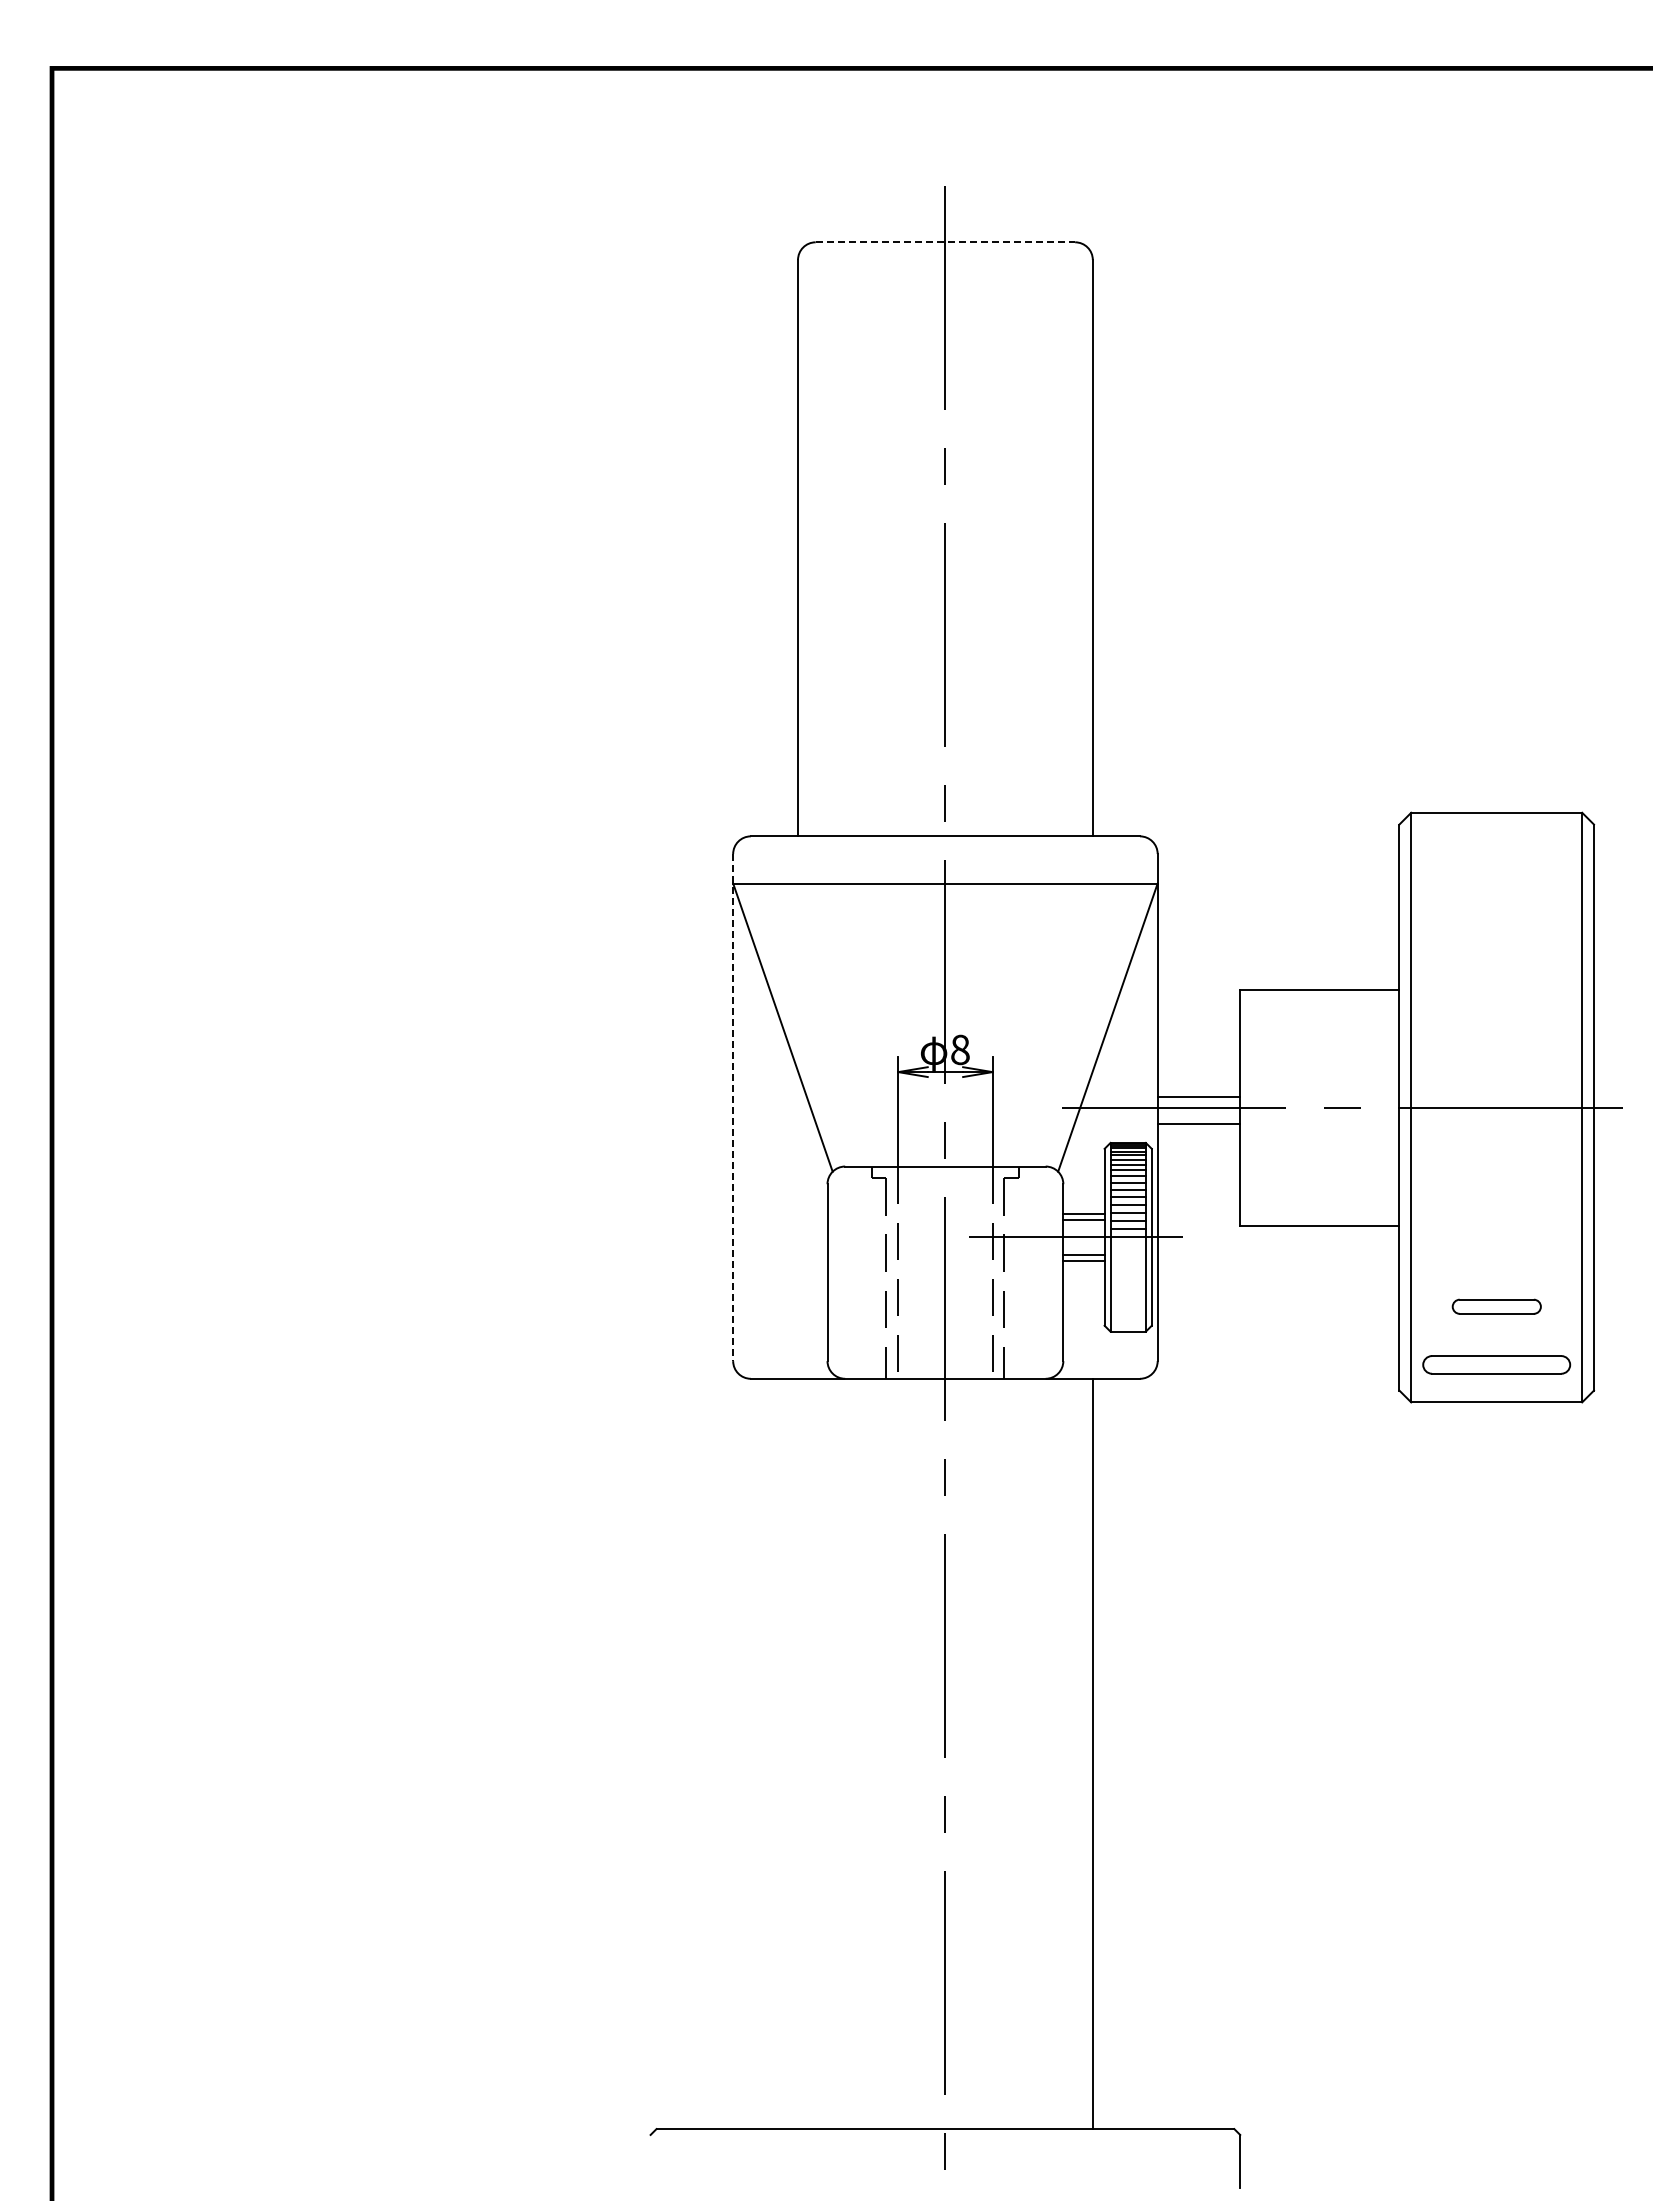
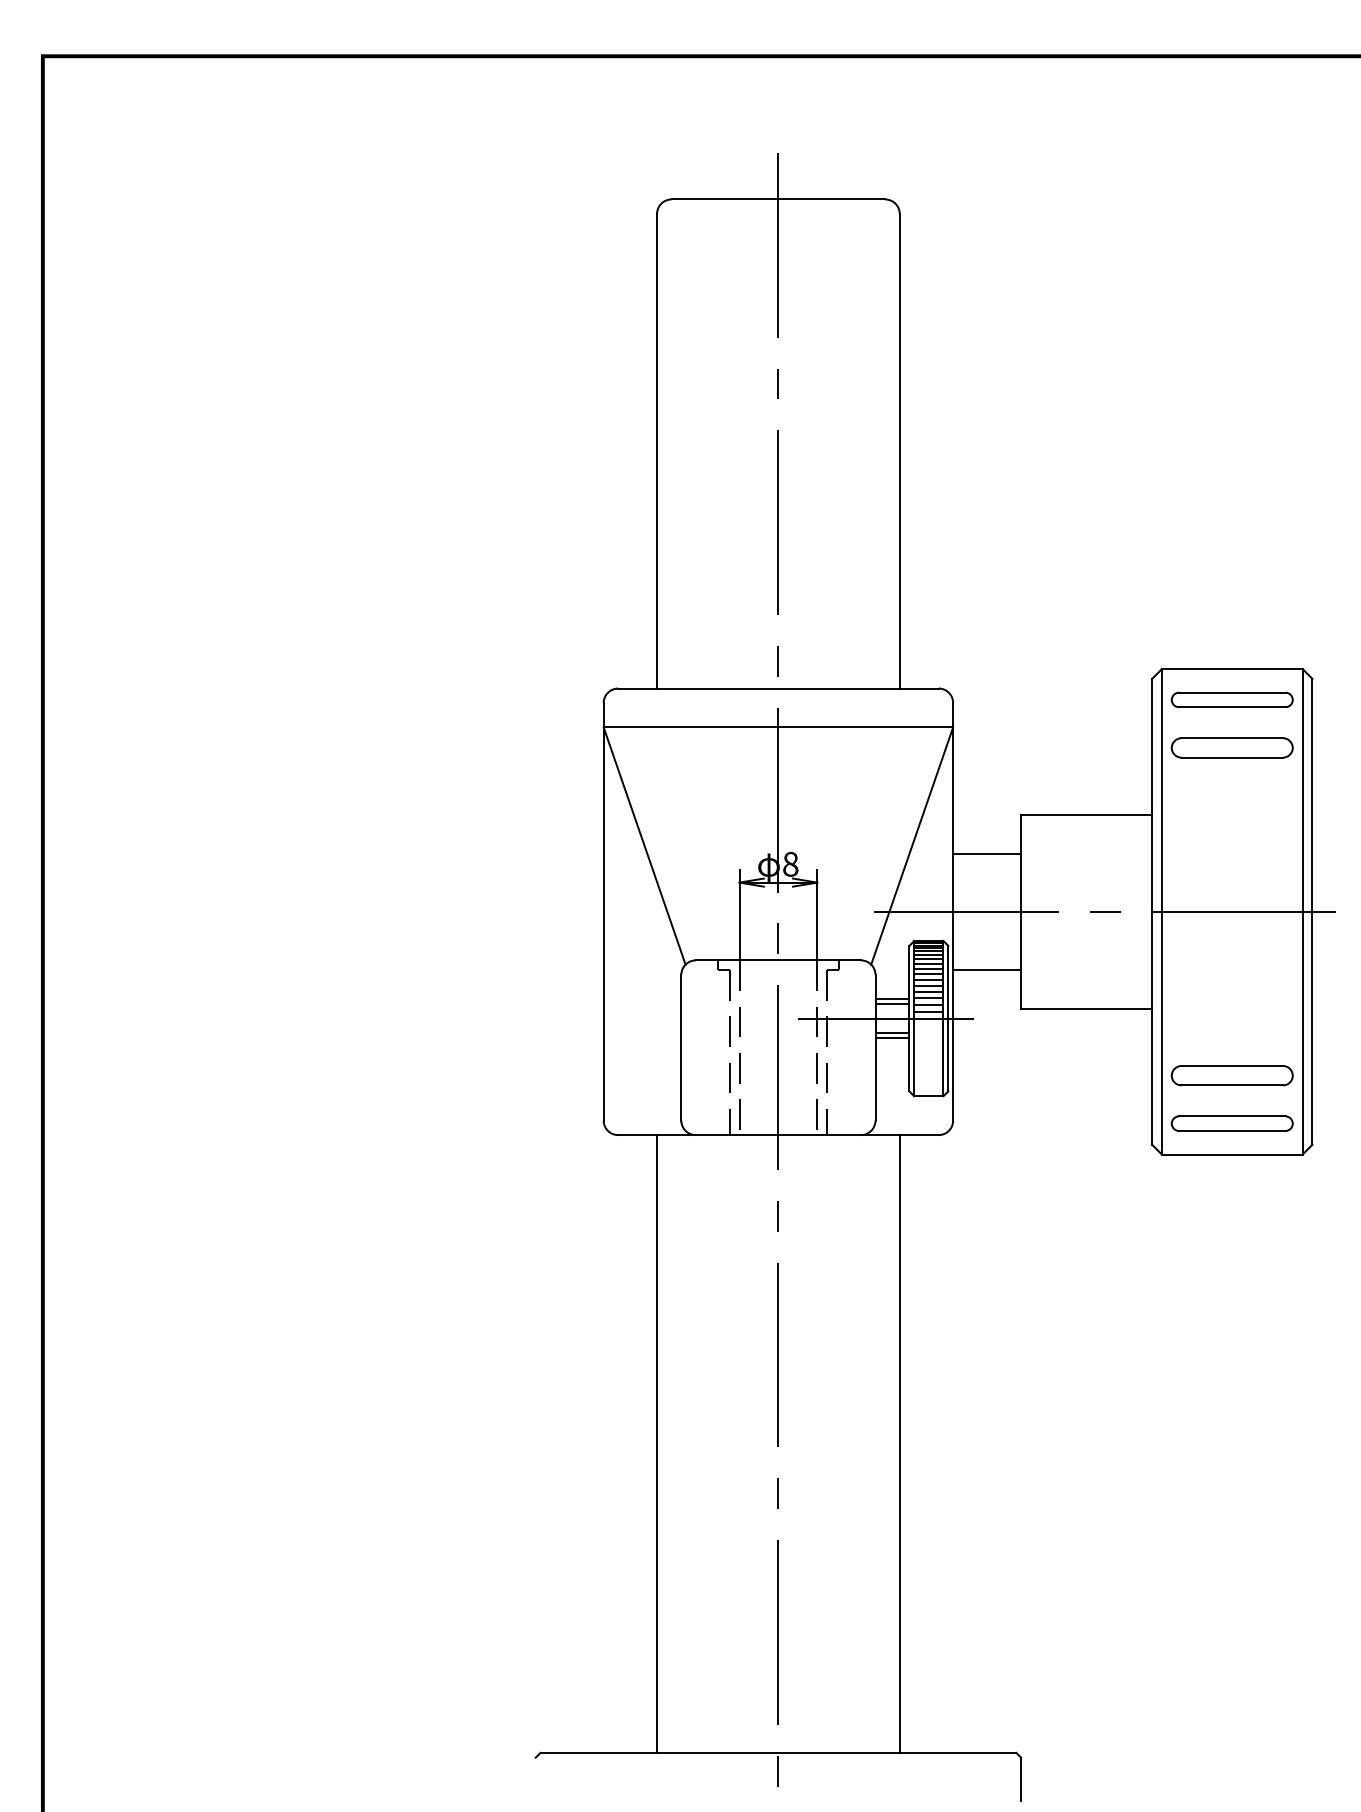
line: (945, 242) -> (778, 199), dashed -> solid
part: (1496, 849) -> (1232, 699), added
part: (1496, 908) -> (1232, 747), added
line: (1198, 1096) -> (986, 853), moved
line: (733, 1107) -> (603, 911), dashed -> solid
line: (1198, 1124) -> (986, 970), moved
part: (1496, 1306) -> (1232, 1075), size x1.67
line: (798, 1753) -> (657, 1443), added

